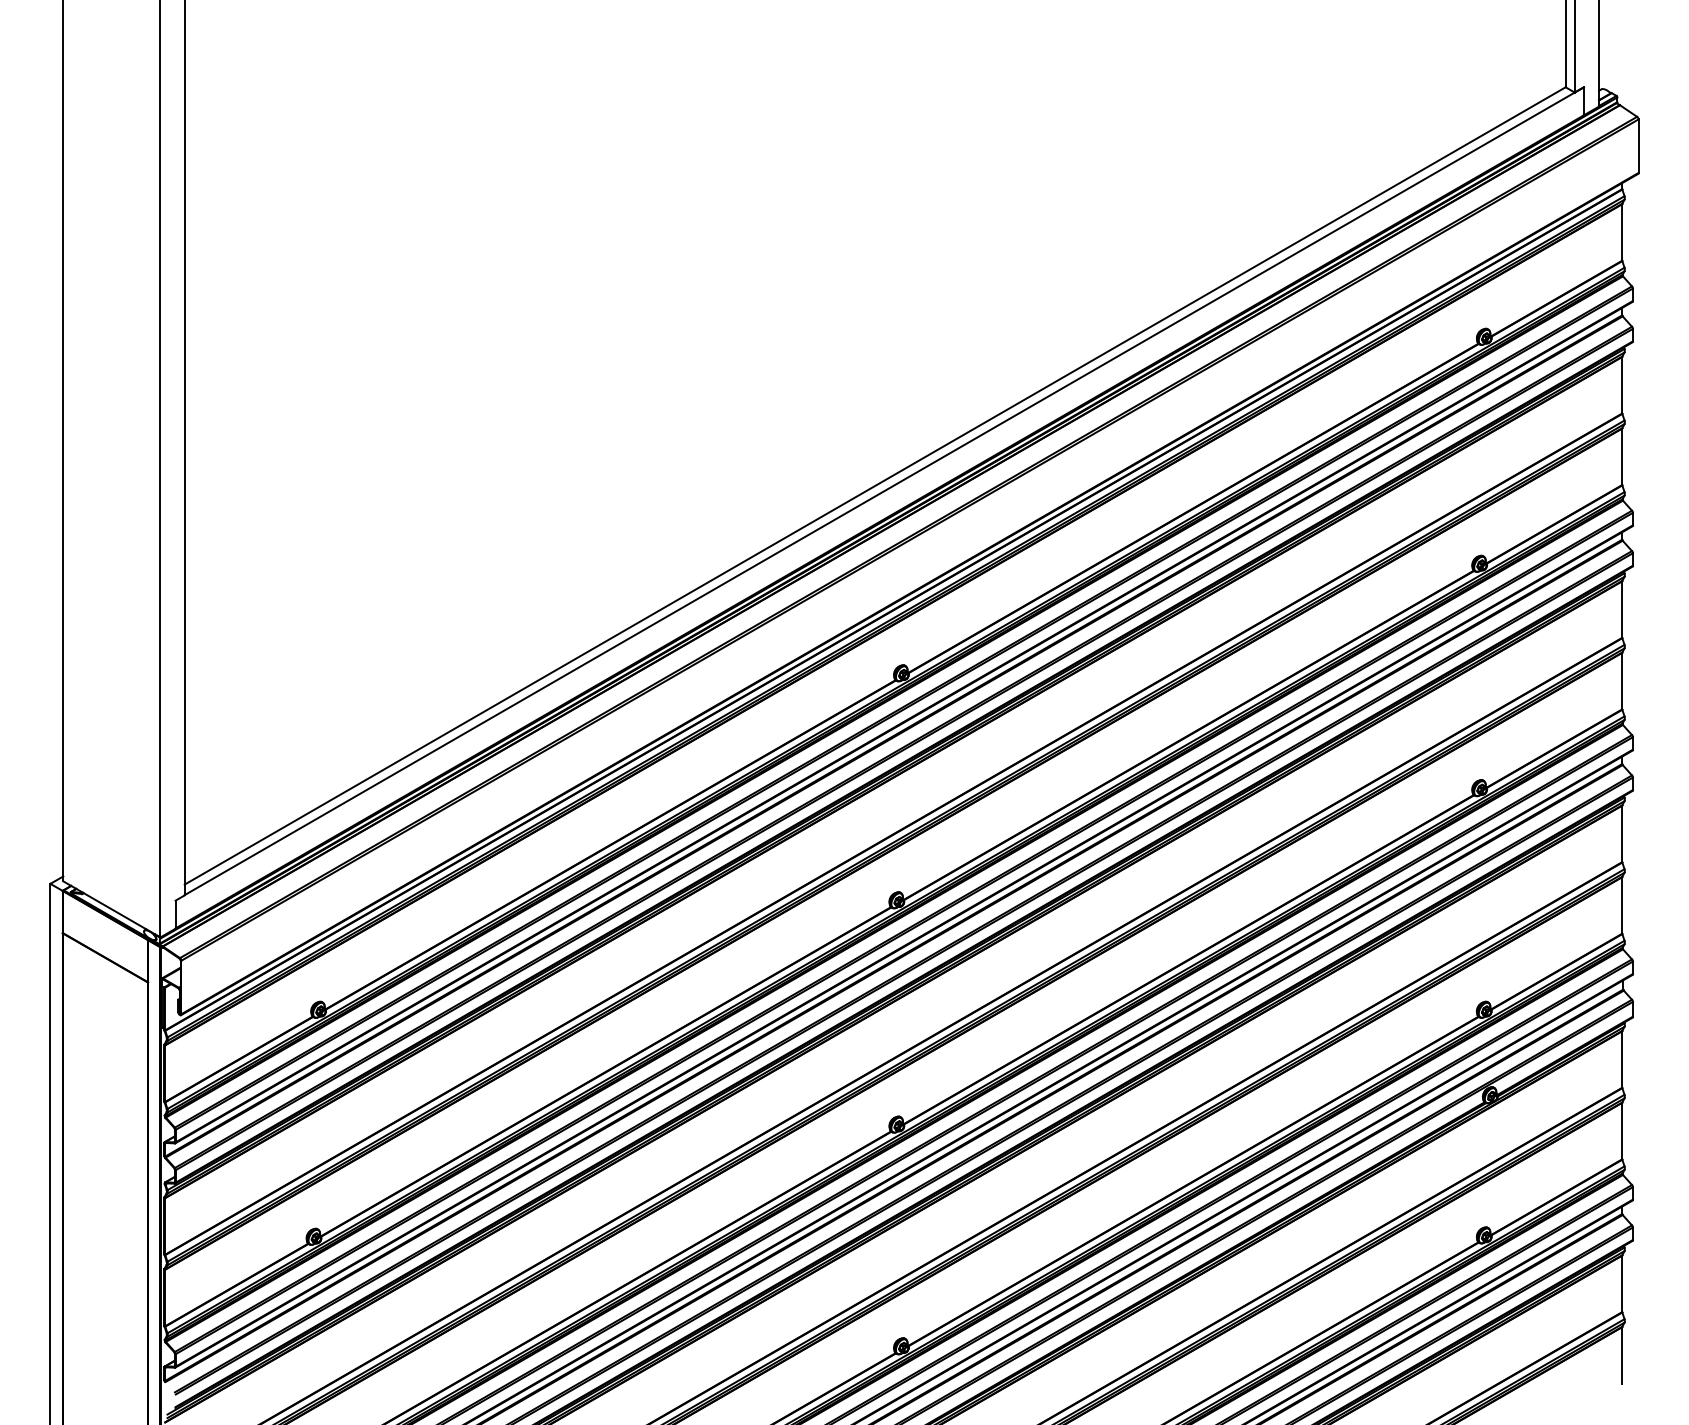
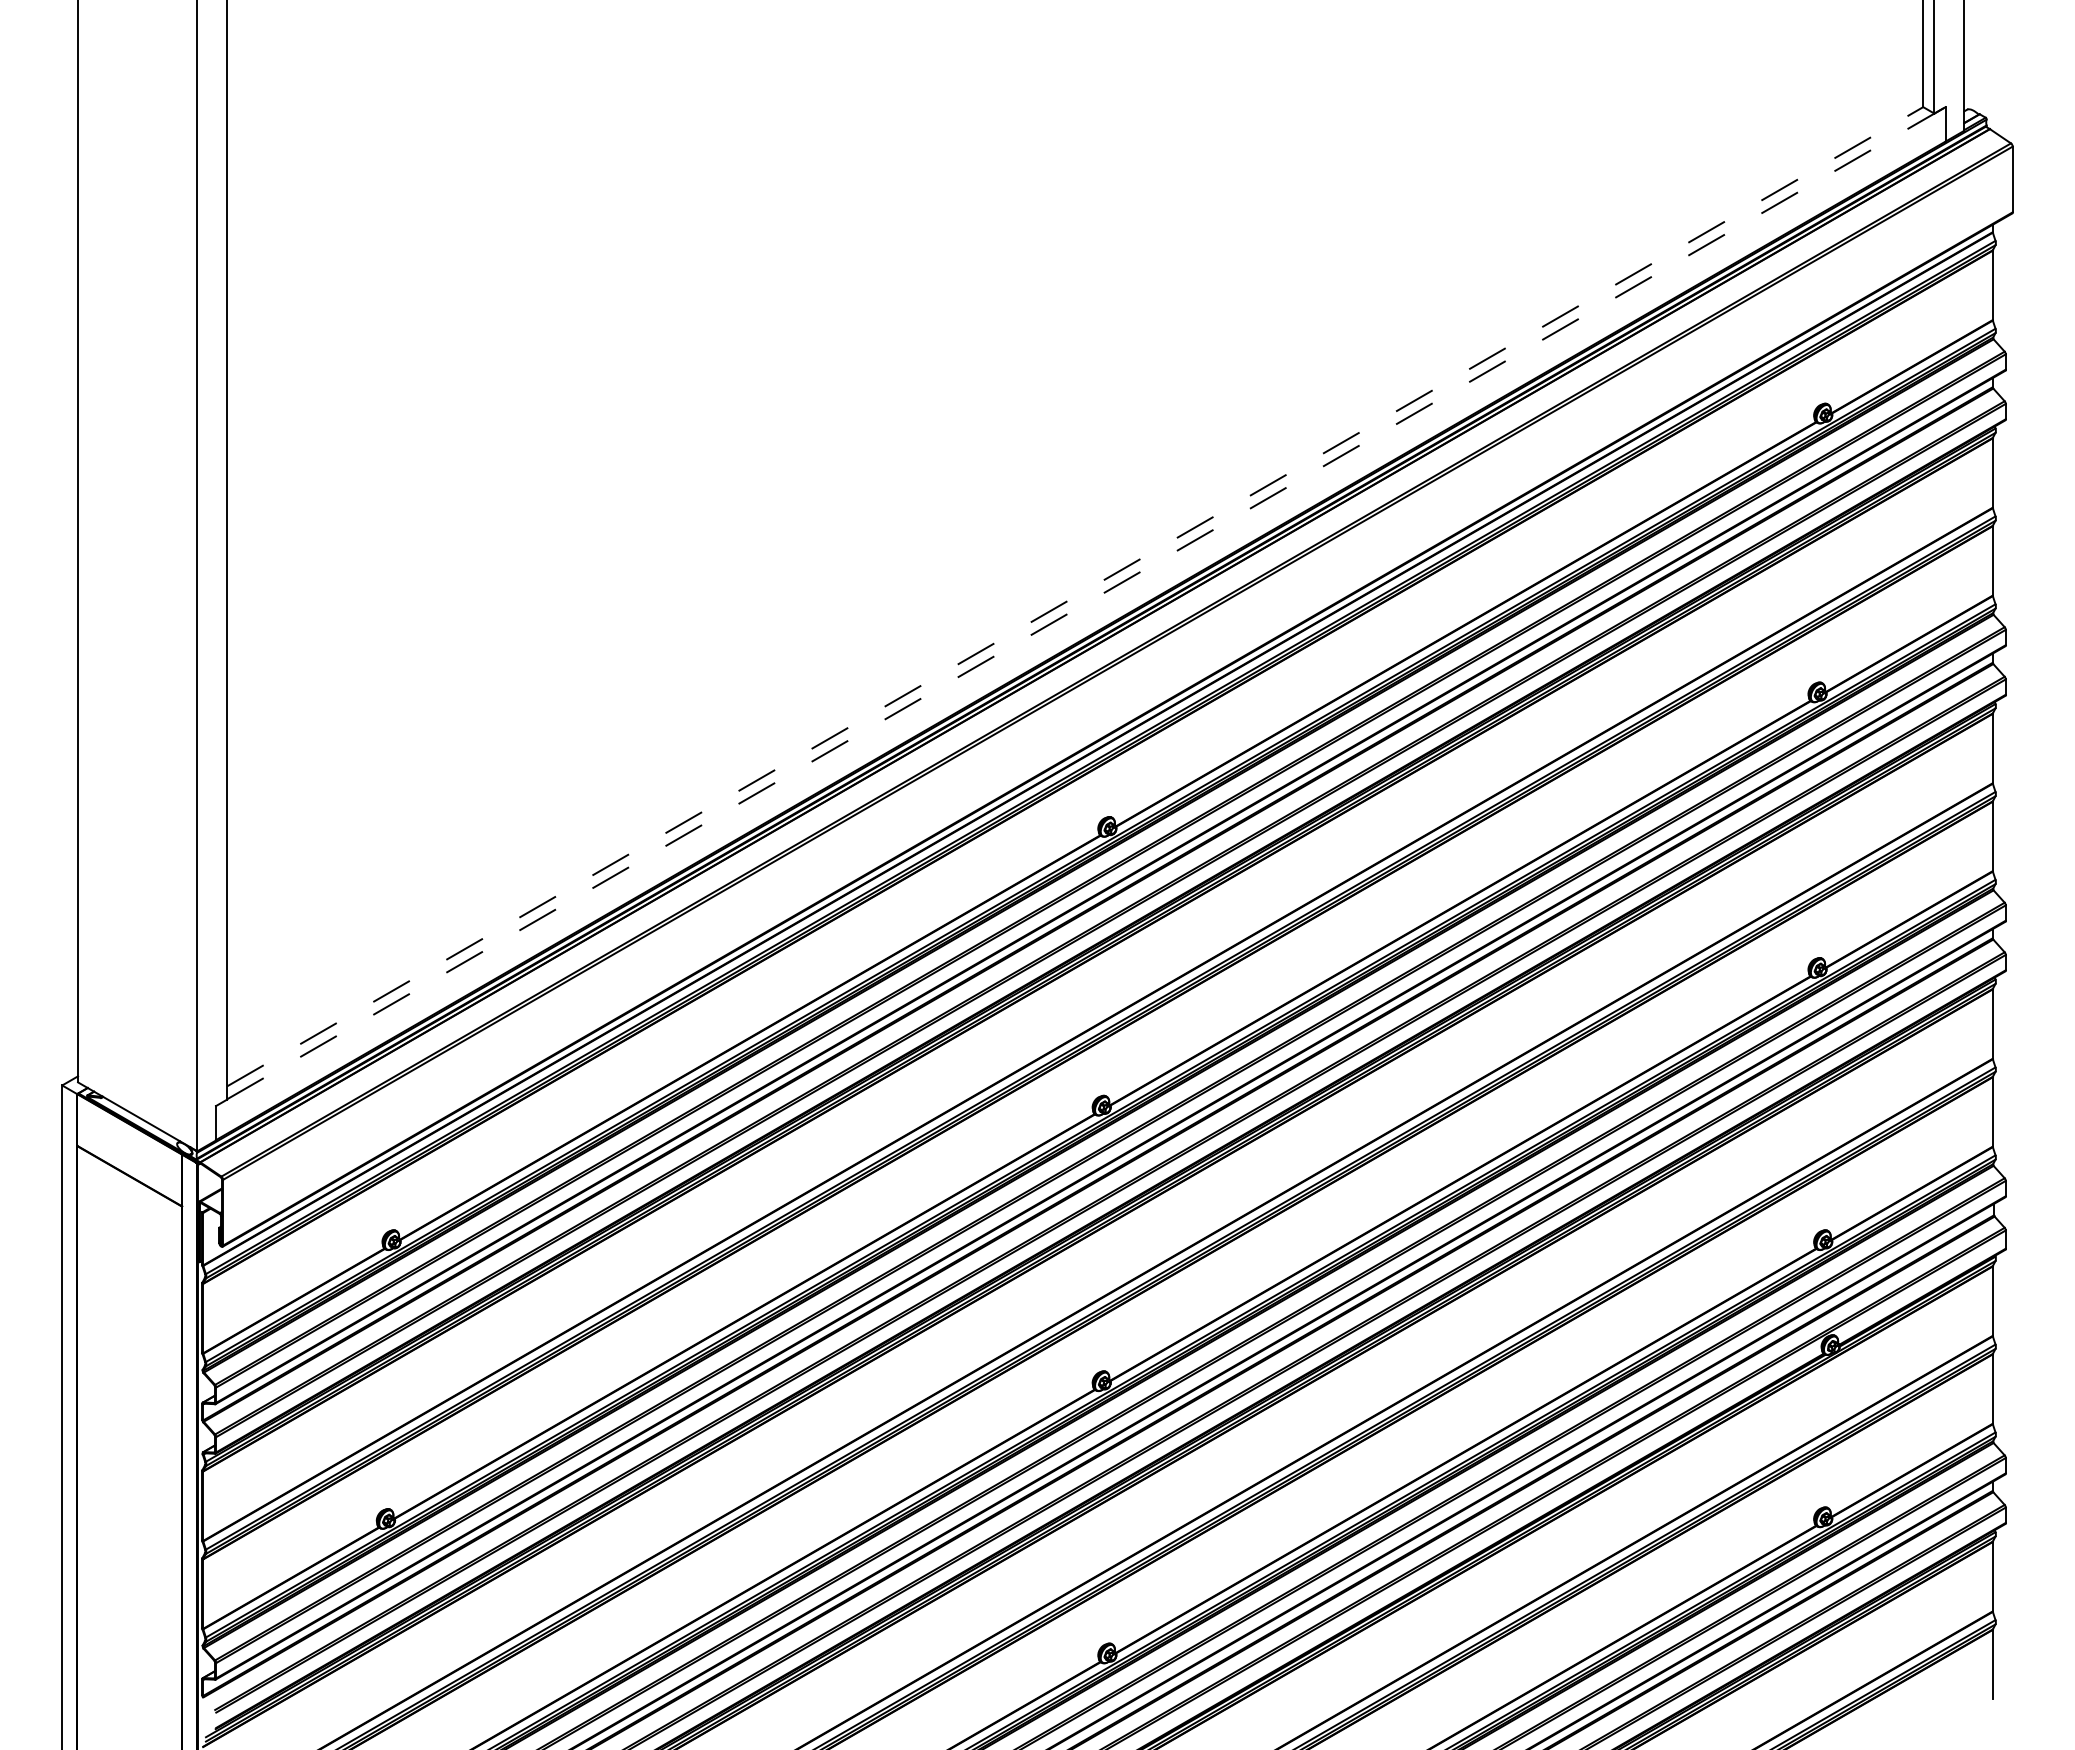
line: (875, 485) -> (1075, 596), solid -> dashed
line: (884, 490) -> (1086, 602), solid -> dashed

